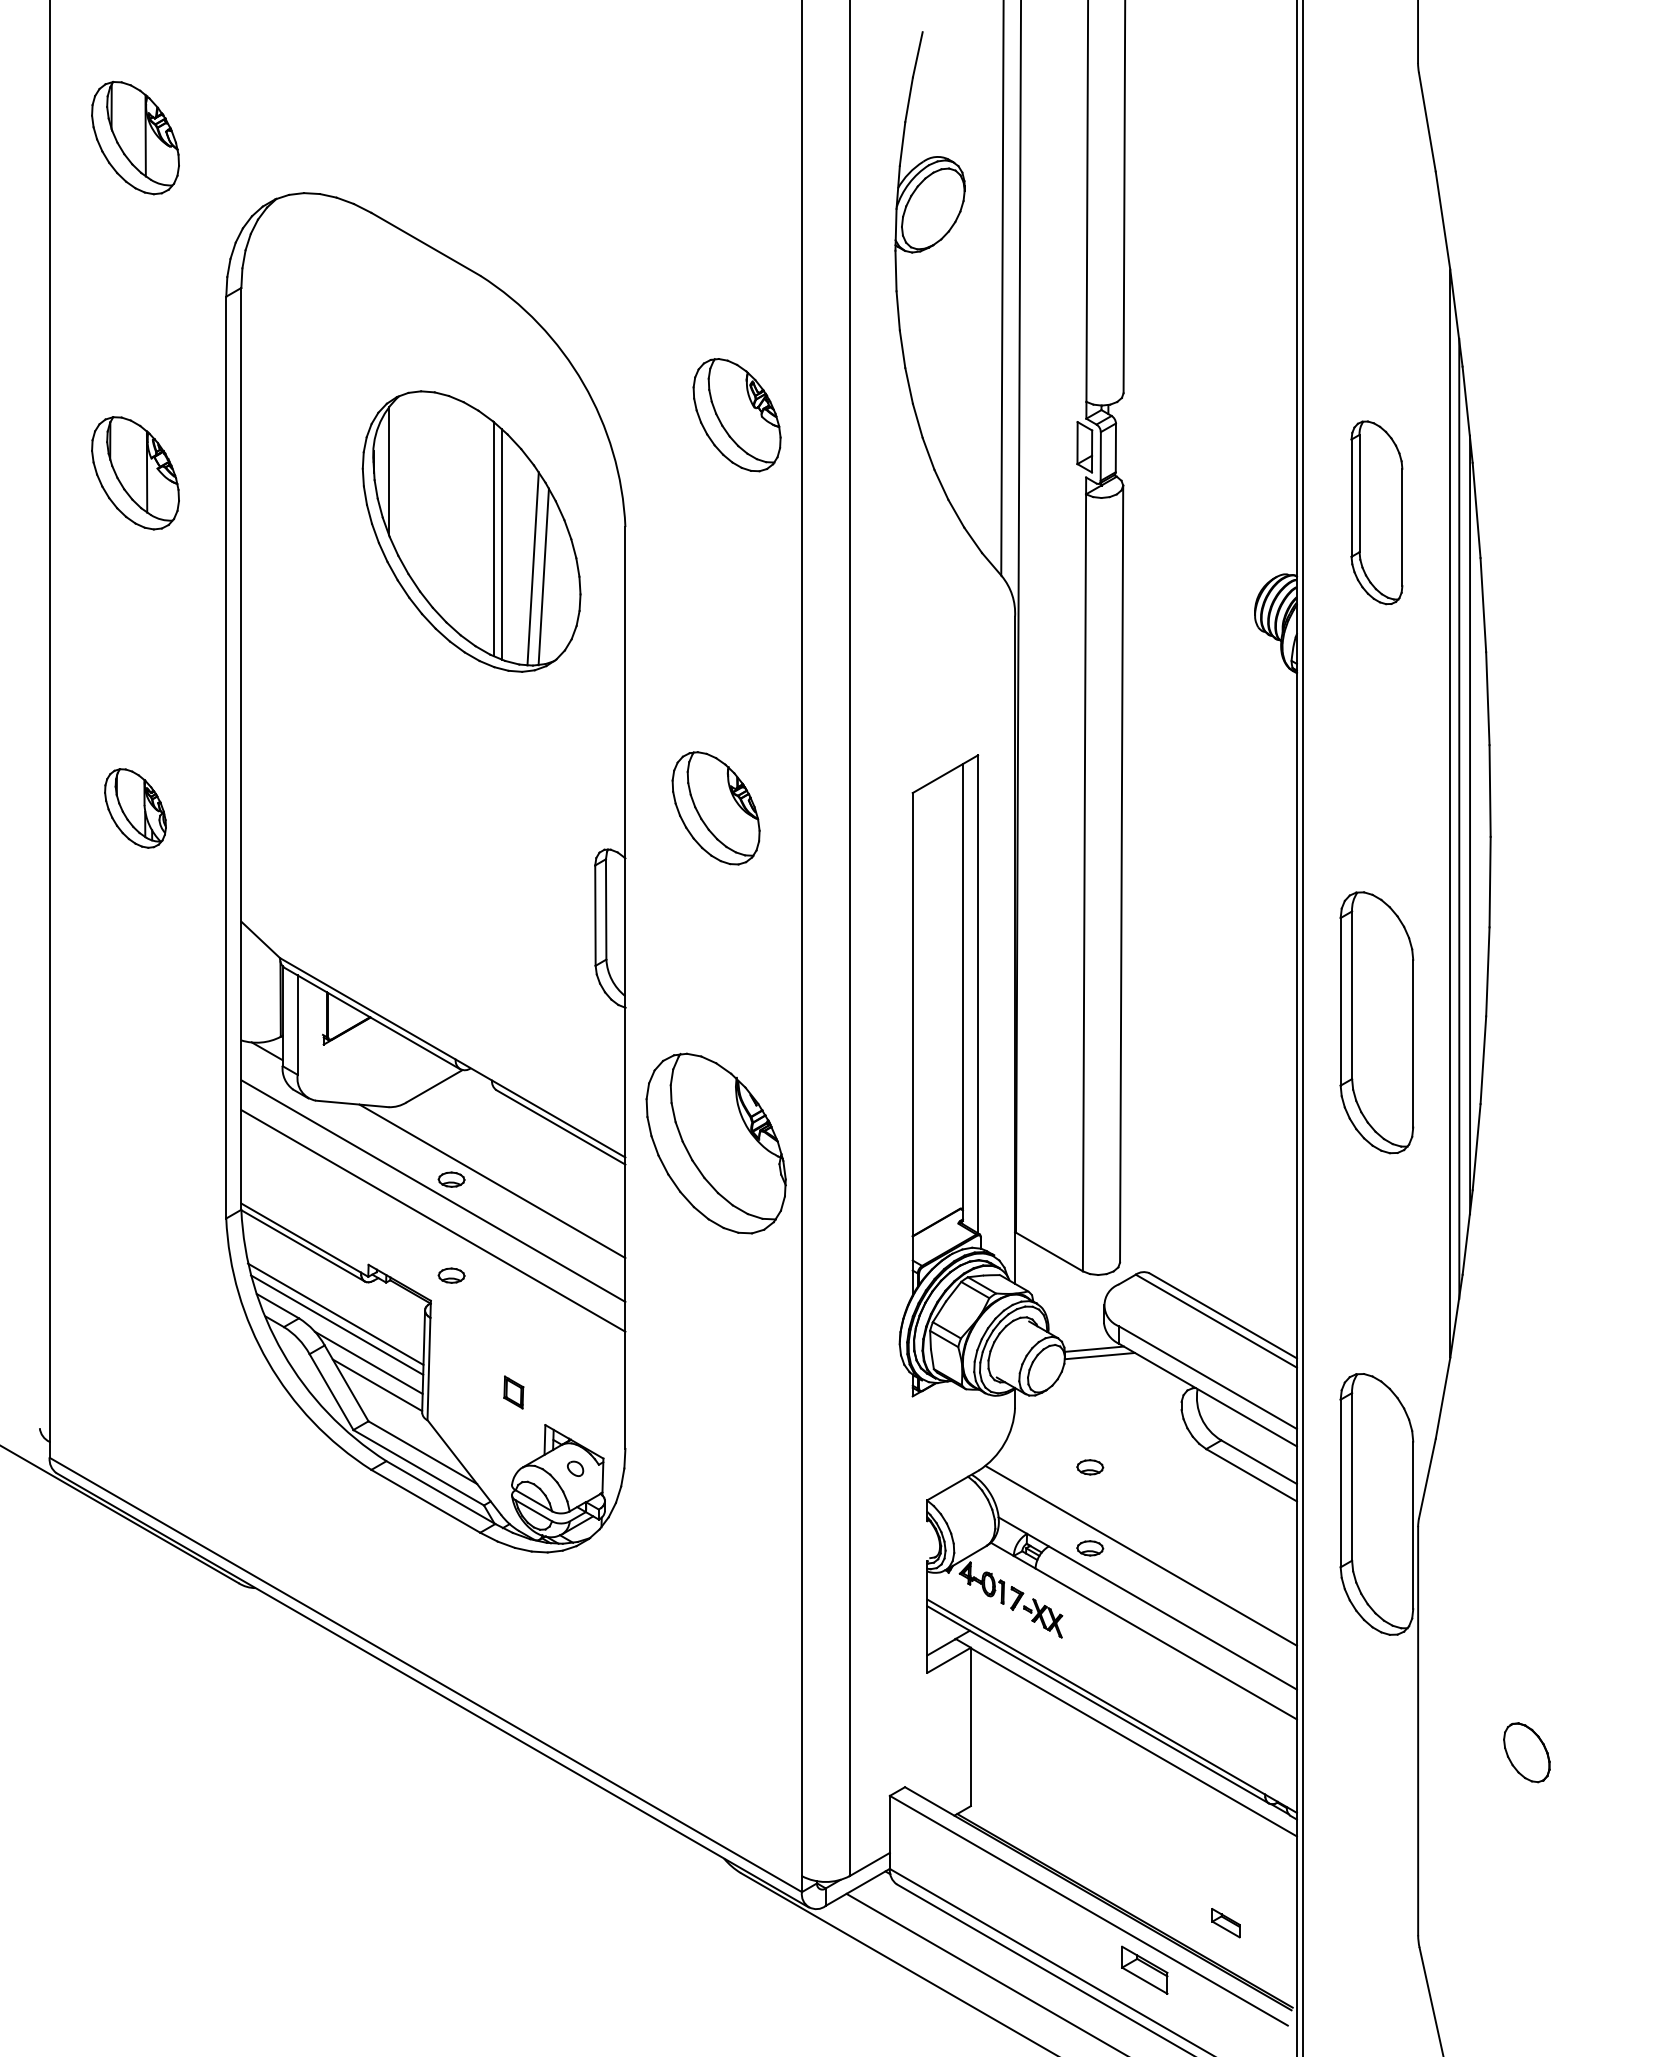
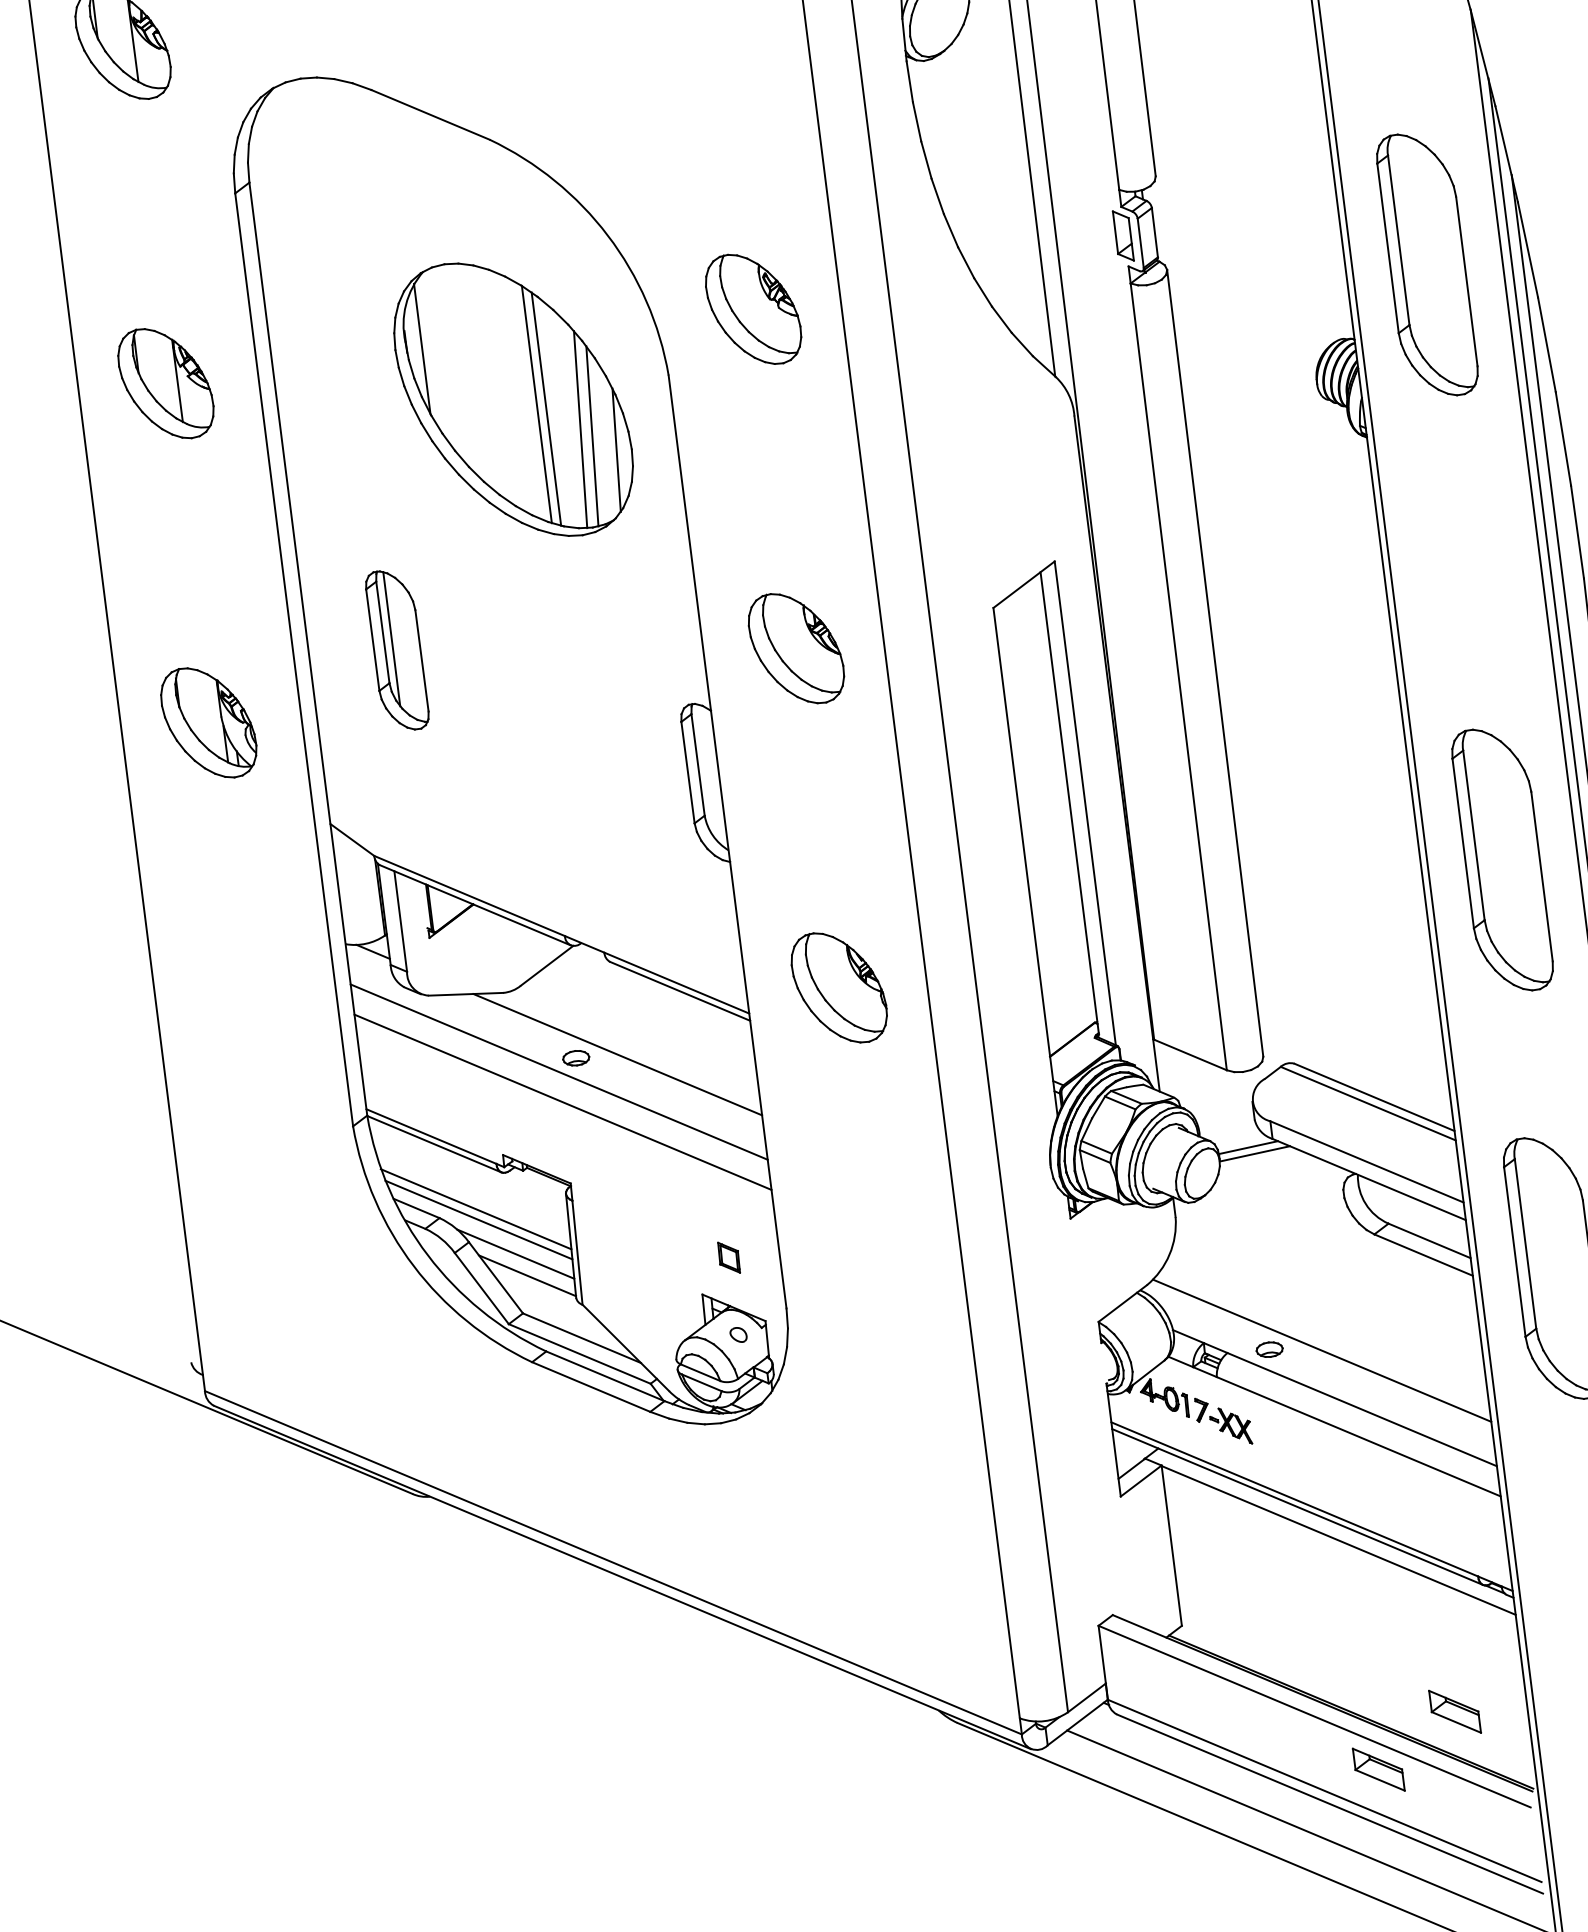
part: (736, 415) -> (752, 309), moved
part: (1376, 512) -> (1426, 264), size x1.43
line: (565, 592) -> (616, 449), added
part: (327, 760) -> (396, 649), added
part: (135, 808) -> (208, 722), size x1.43
part: (1376, 1022) -> (1502, 859), moved
part: (715, 1143) -> (838, 987), size x0.62
part: (451, 1275) -> (588, 1155), removed
part: (513, 1392) -> (728, 1257), moved
part: (1090, 1467) -> (1259, 1267), removed
part: (1225, 1922) -> (1454, 1711), size x1.67

